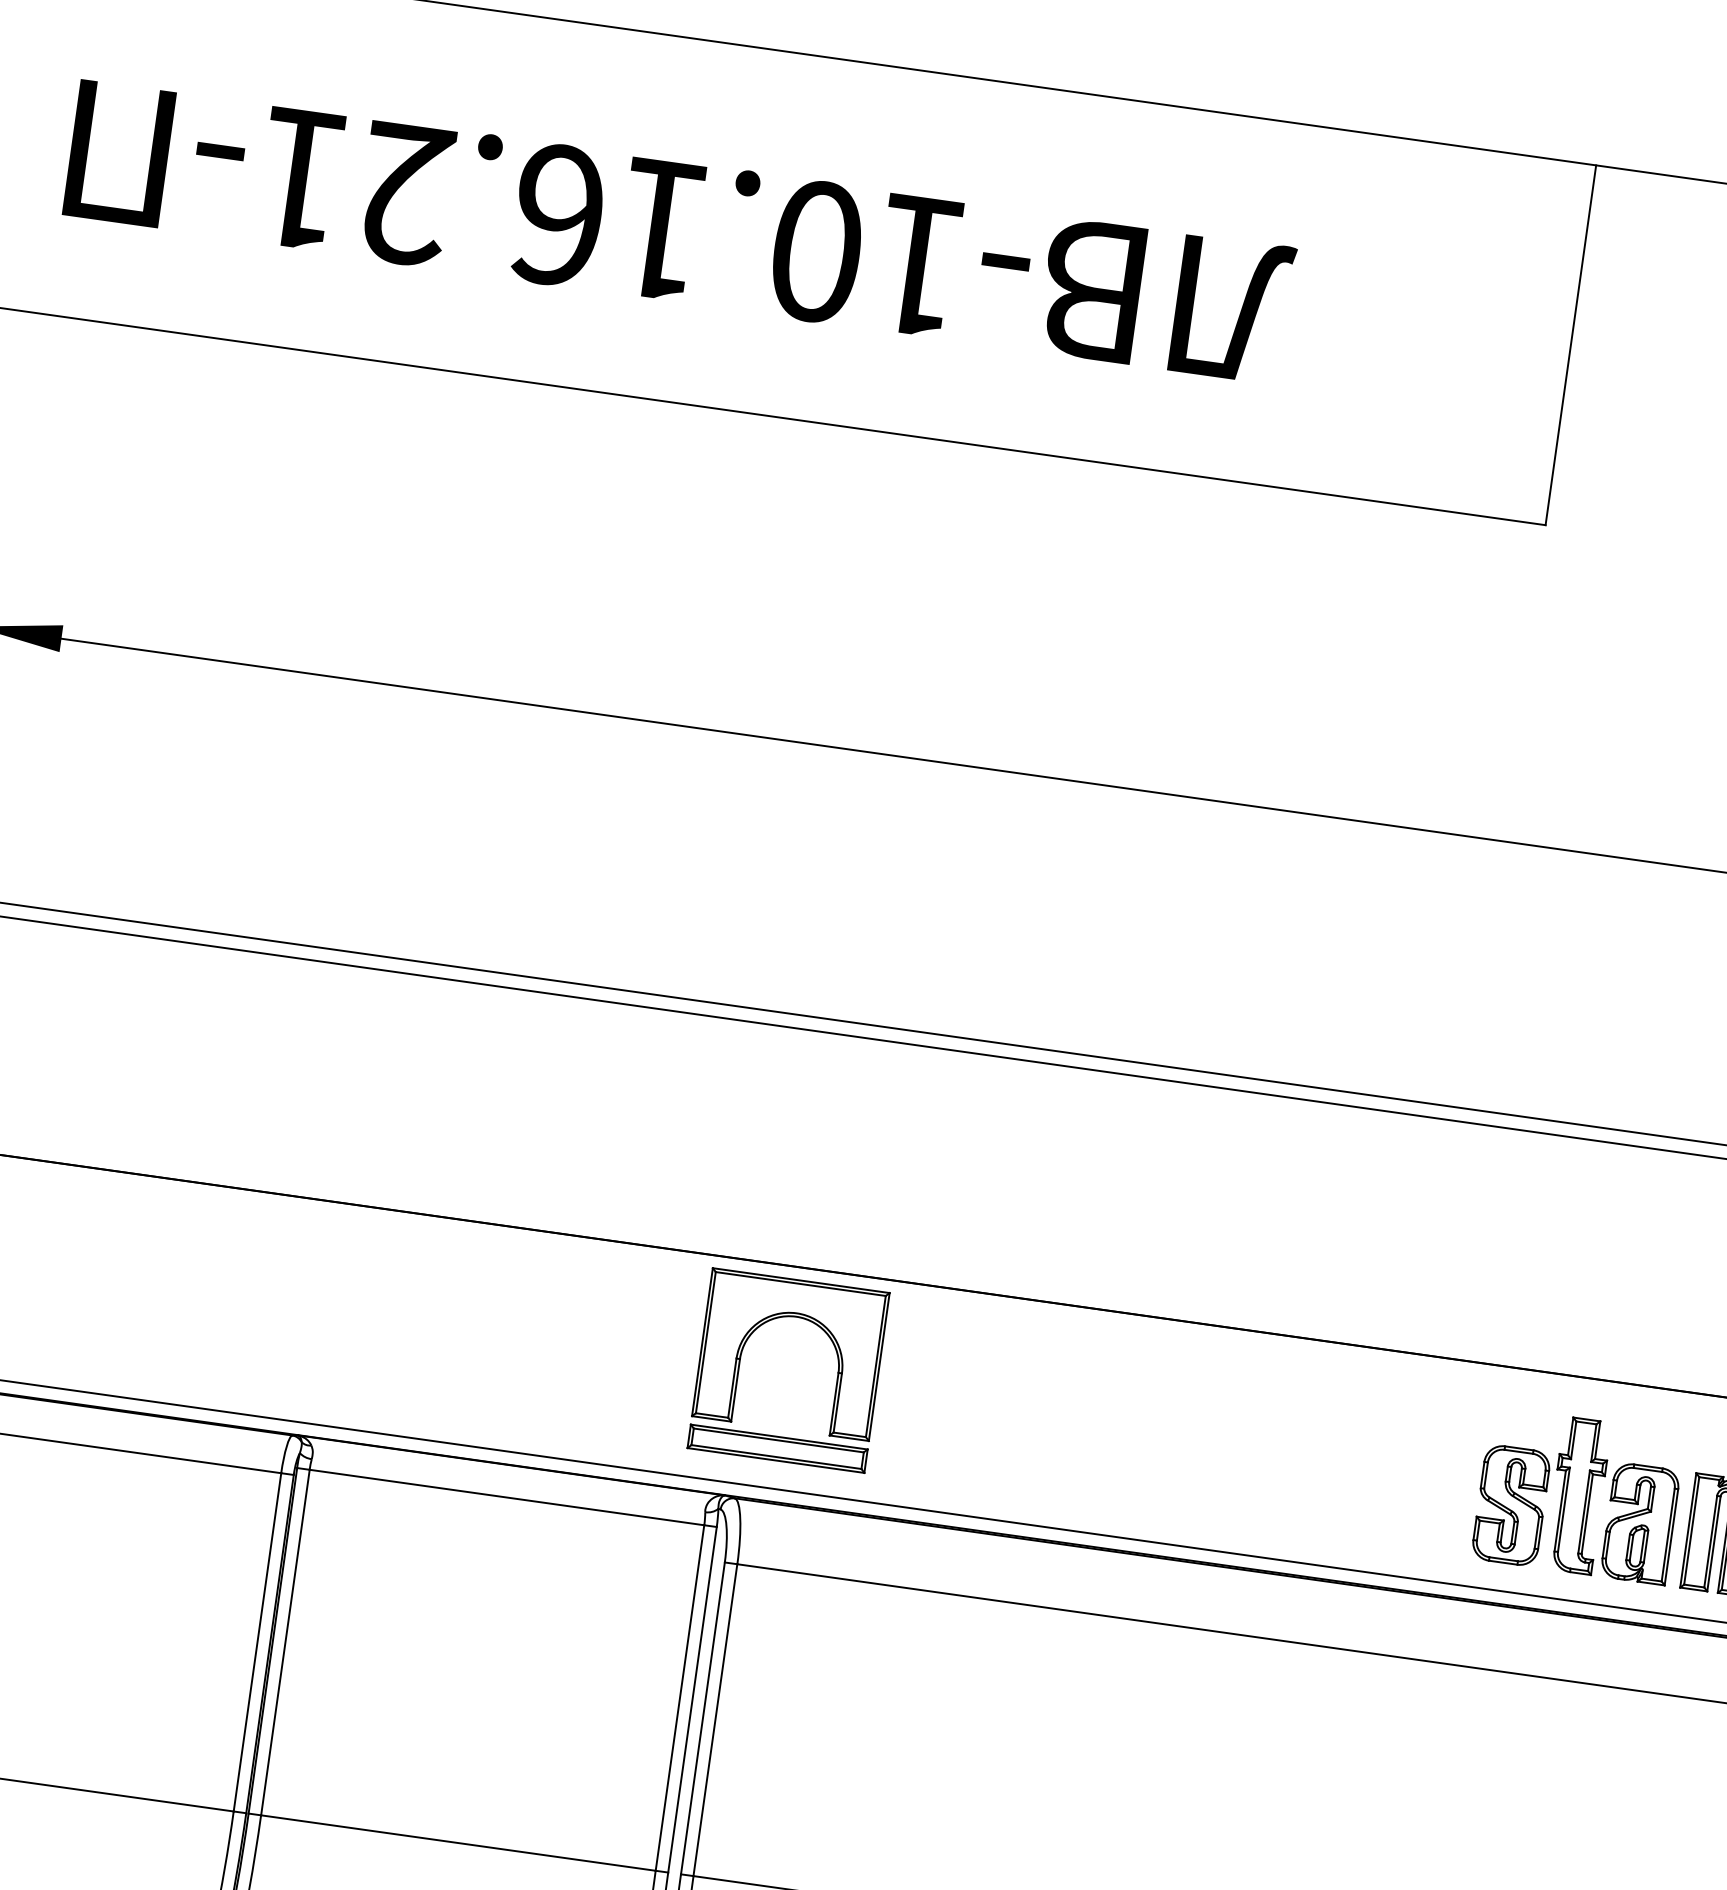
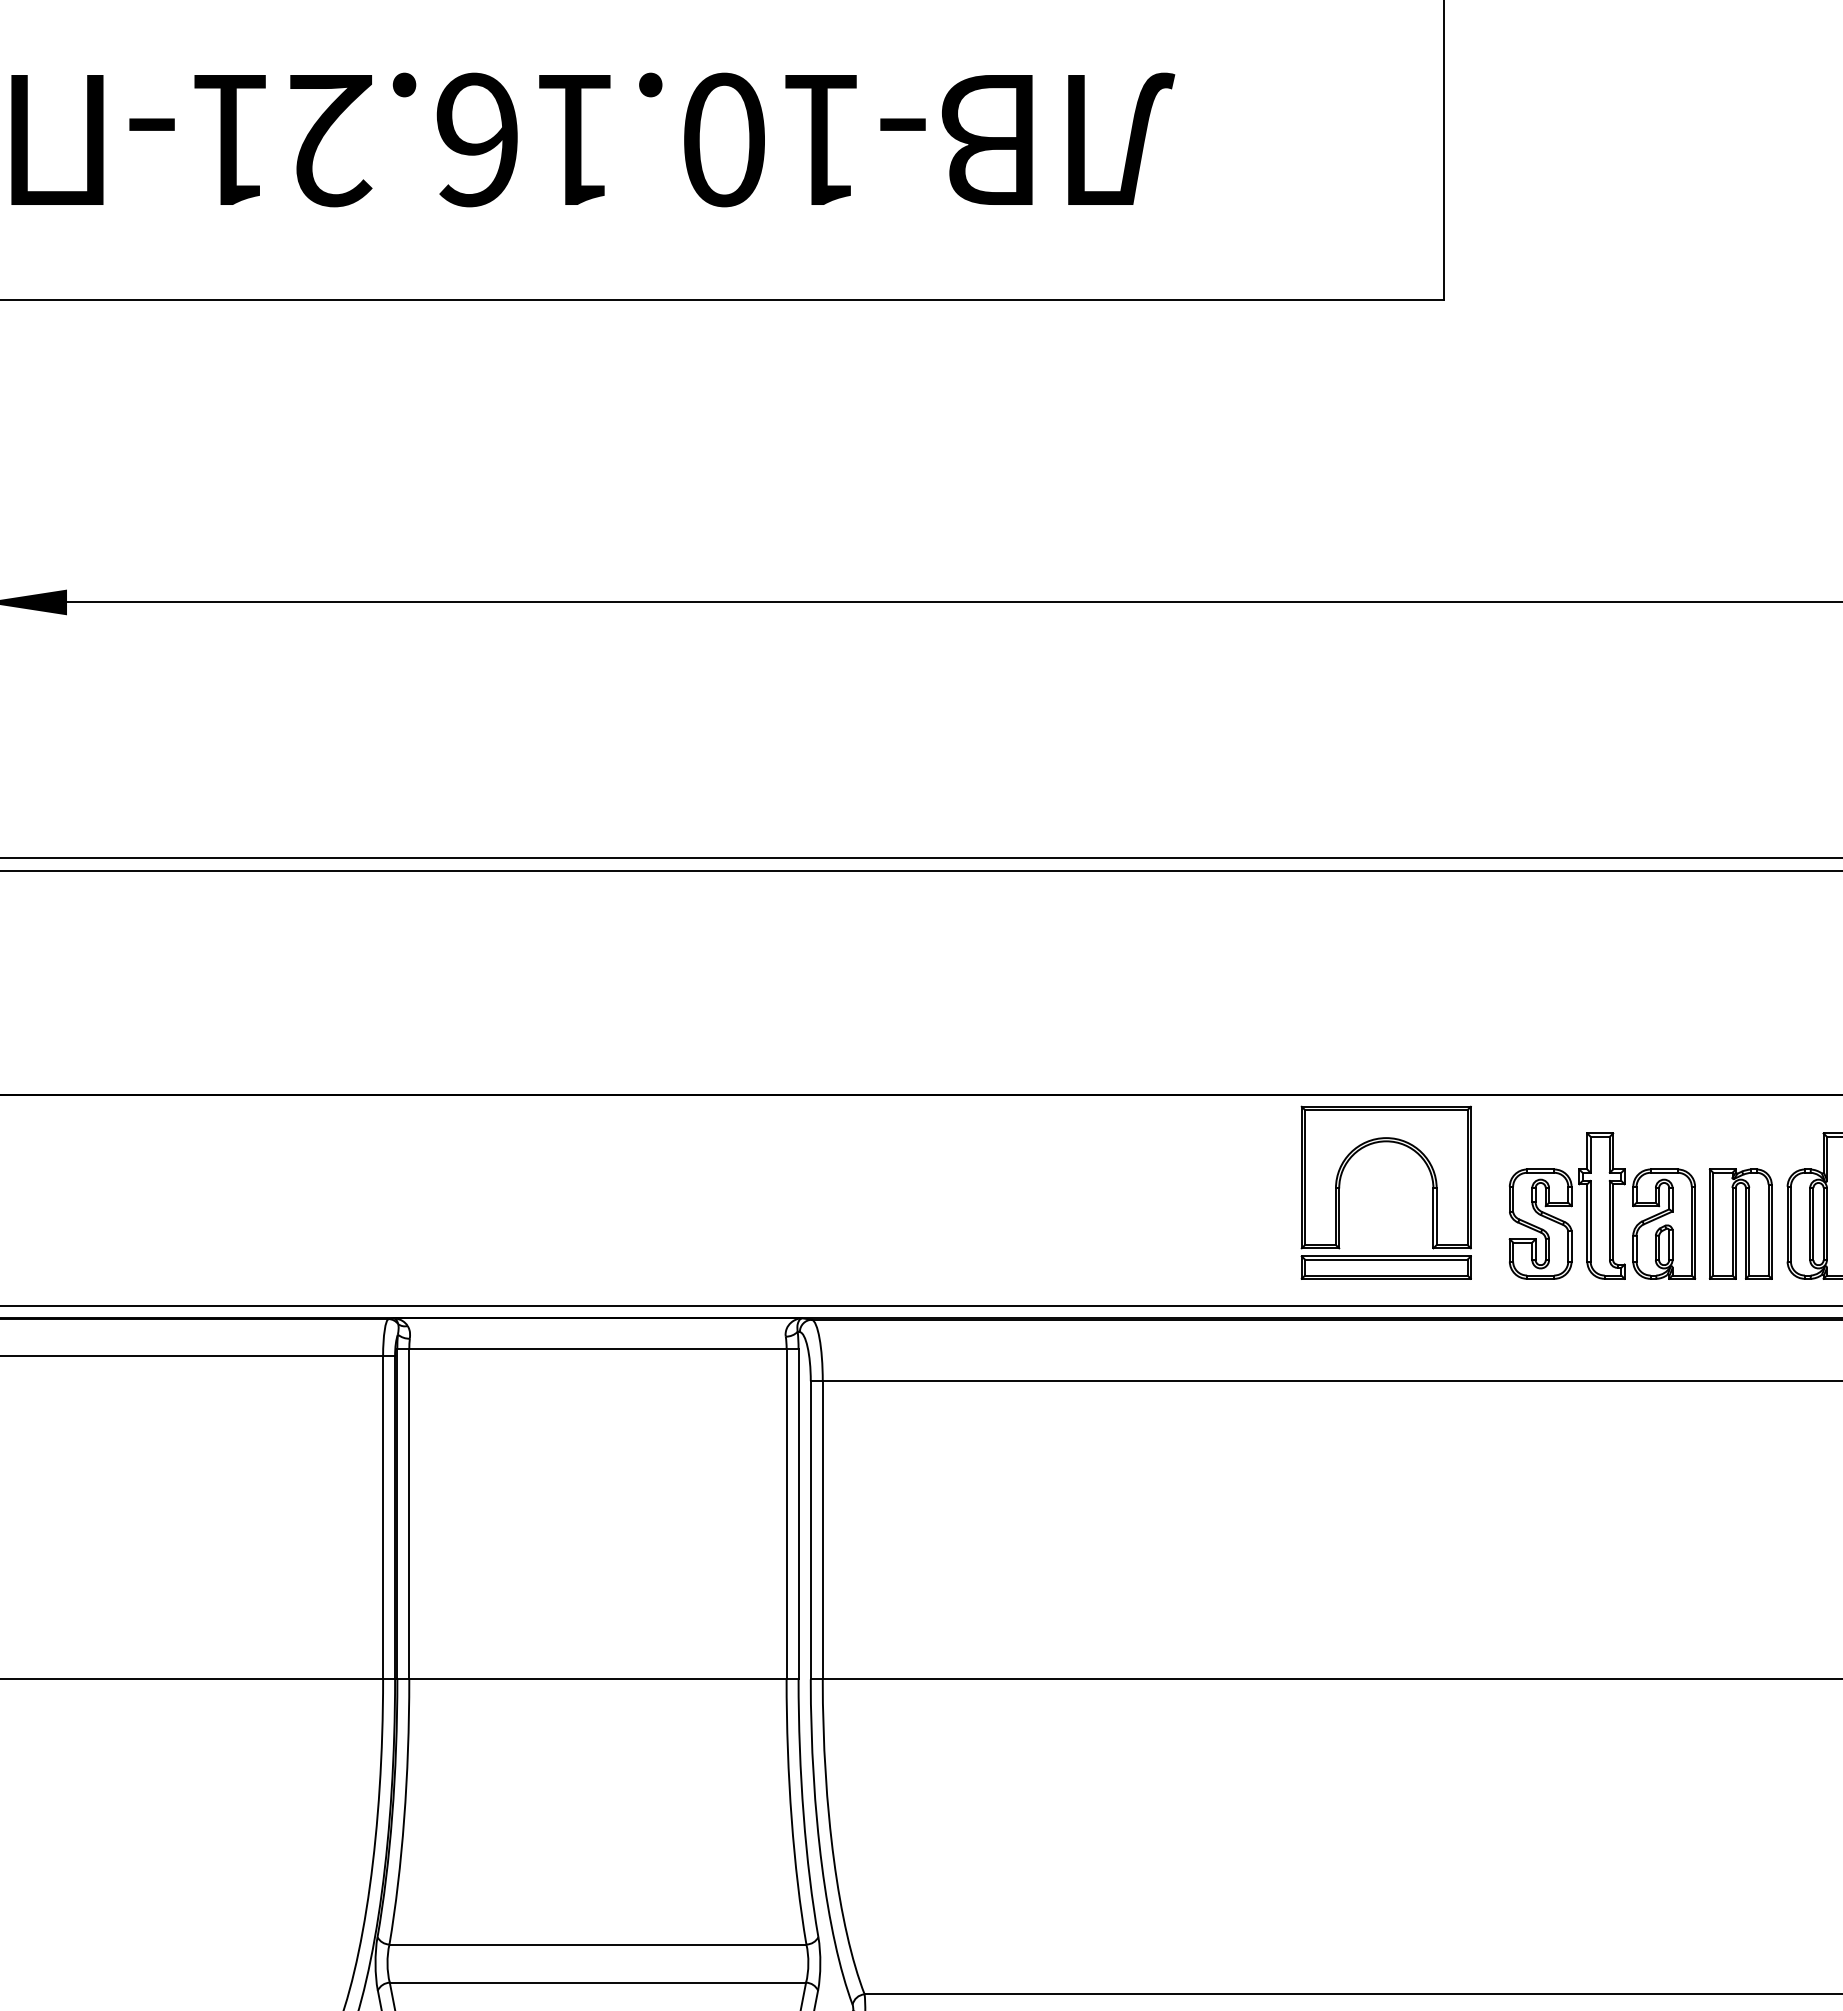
part: (741, 1358) -> (1340, 1187), moved

